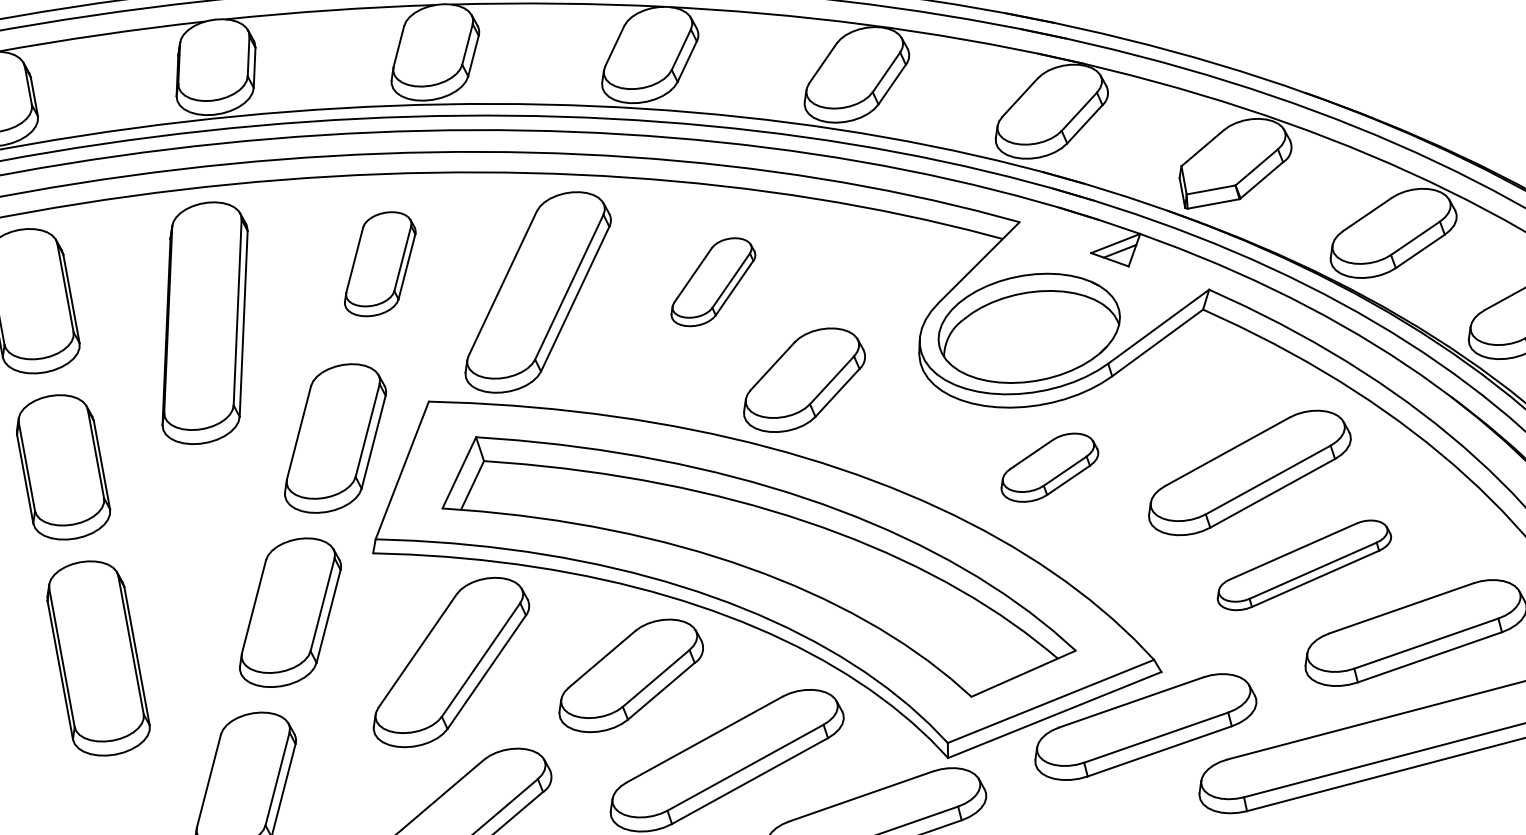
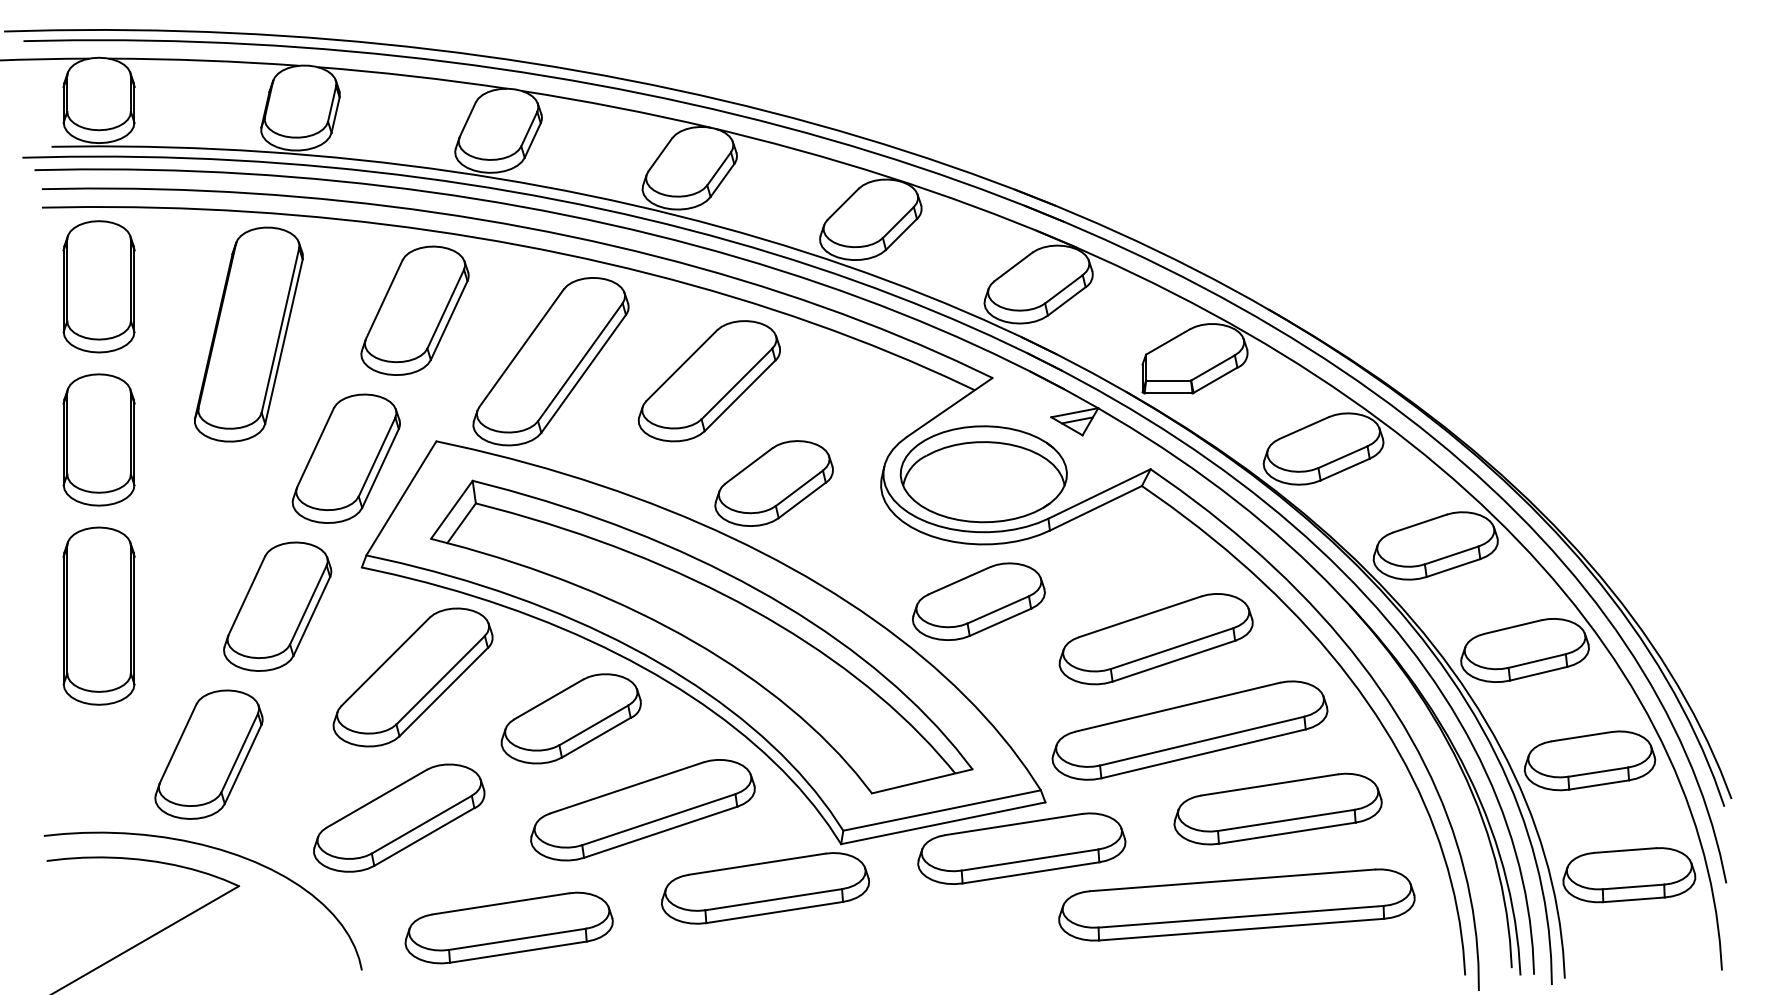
part: (379, 264) -> (414, 310), size x1.43
part: (712, 282) -> (708, 381), size x1.67
part: (1048, 467) -> (978, 601), size x1.43
part: (1303, 565) -> (1189, 730), size x1.67

